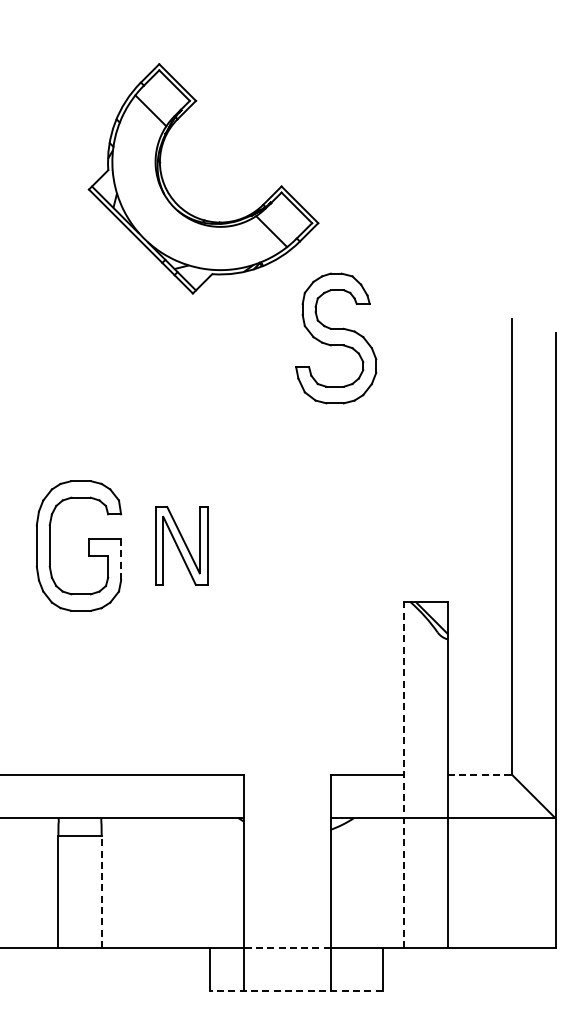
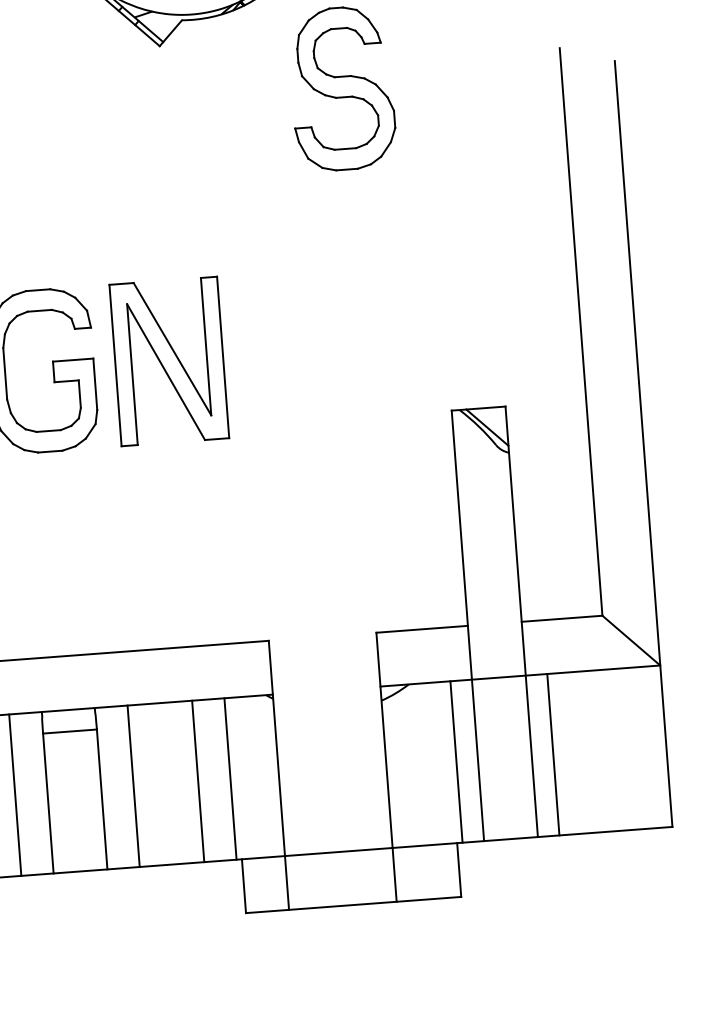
part: (181, 545) -> (169, 360), size x1.67
line: (121, 559) -> (95, 383), dashed -> solid
line: (404, 775) -> (468, 626), dashed -> solid
line: (480, 775) -> (562, 619), dashed -> solid
line: (32, 883) -> (15, 795), added
line: (127, 883) -> (133, 786), added
line: (179, 883) -> (198, 781), added
line: (205, 883) -> (230, 779), added
line: (387, 883) -> (457, 762), added
line: (464, 883) -> (552, 755), added
line: (101, 891) -> (101, 798), dashed -> solid
line: (287, 948) -> (338, 852), dashed -> solid
line: (295, 991) -> (352, 905), dashed -> solid

